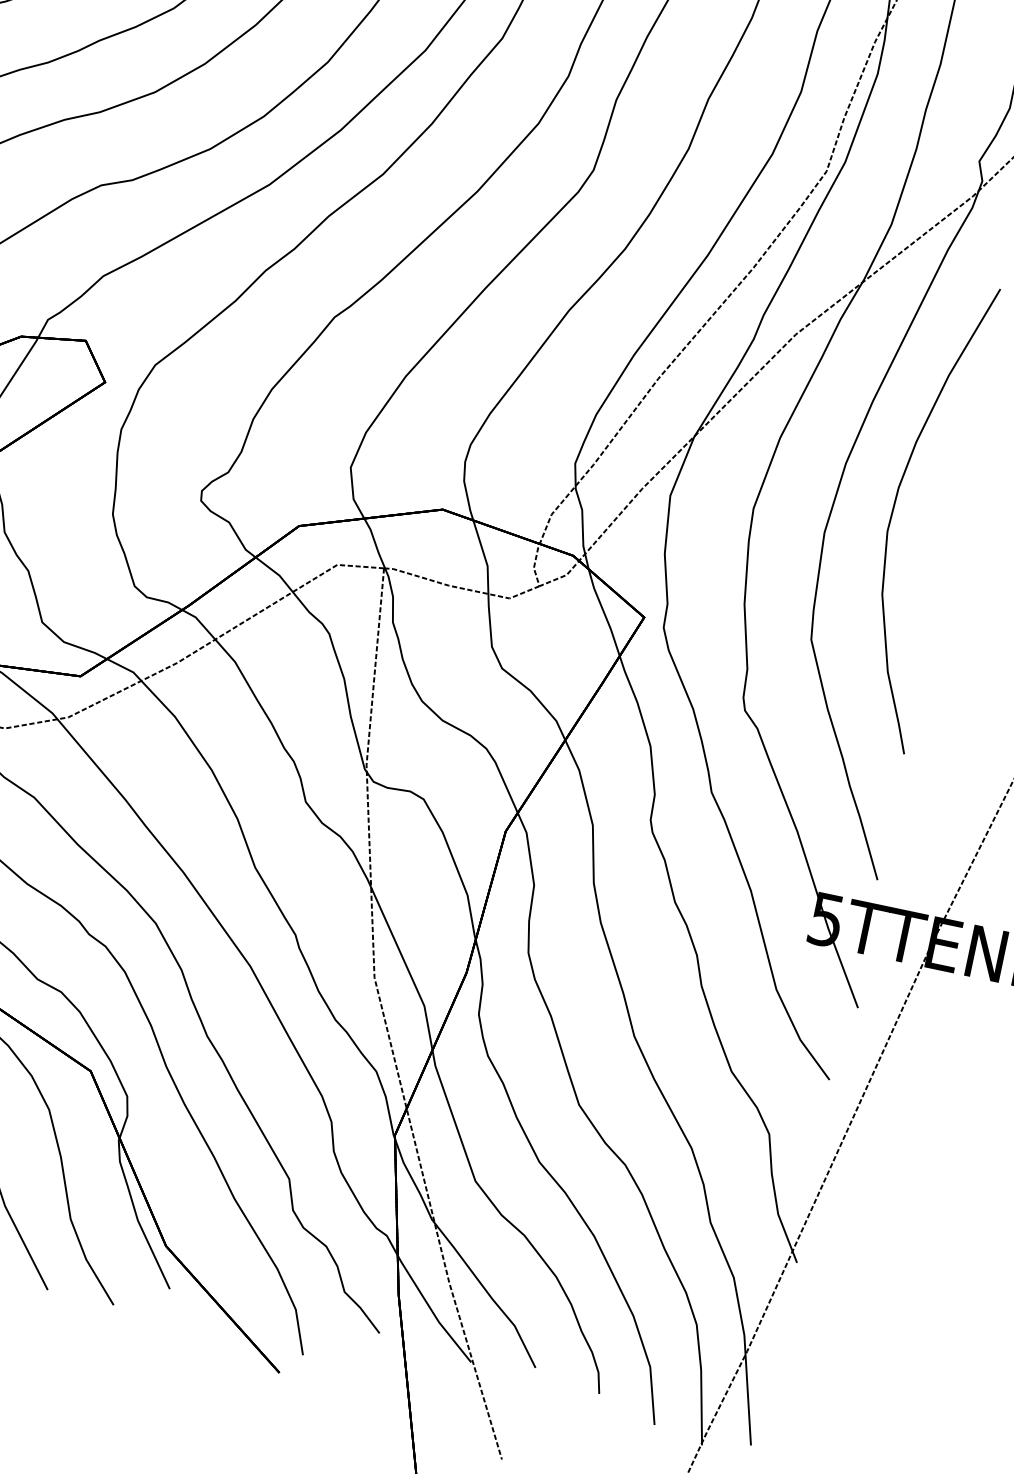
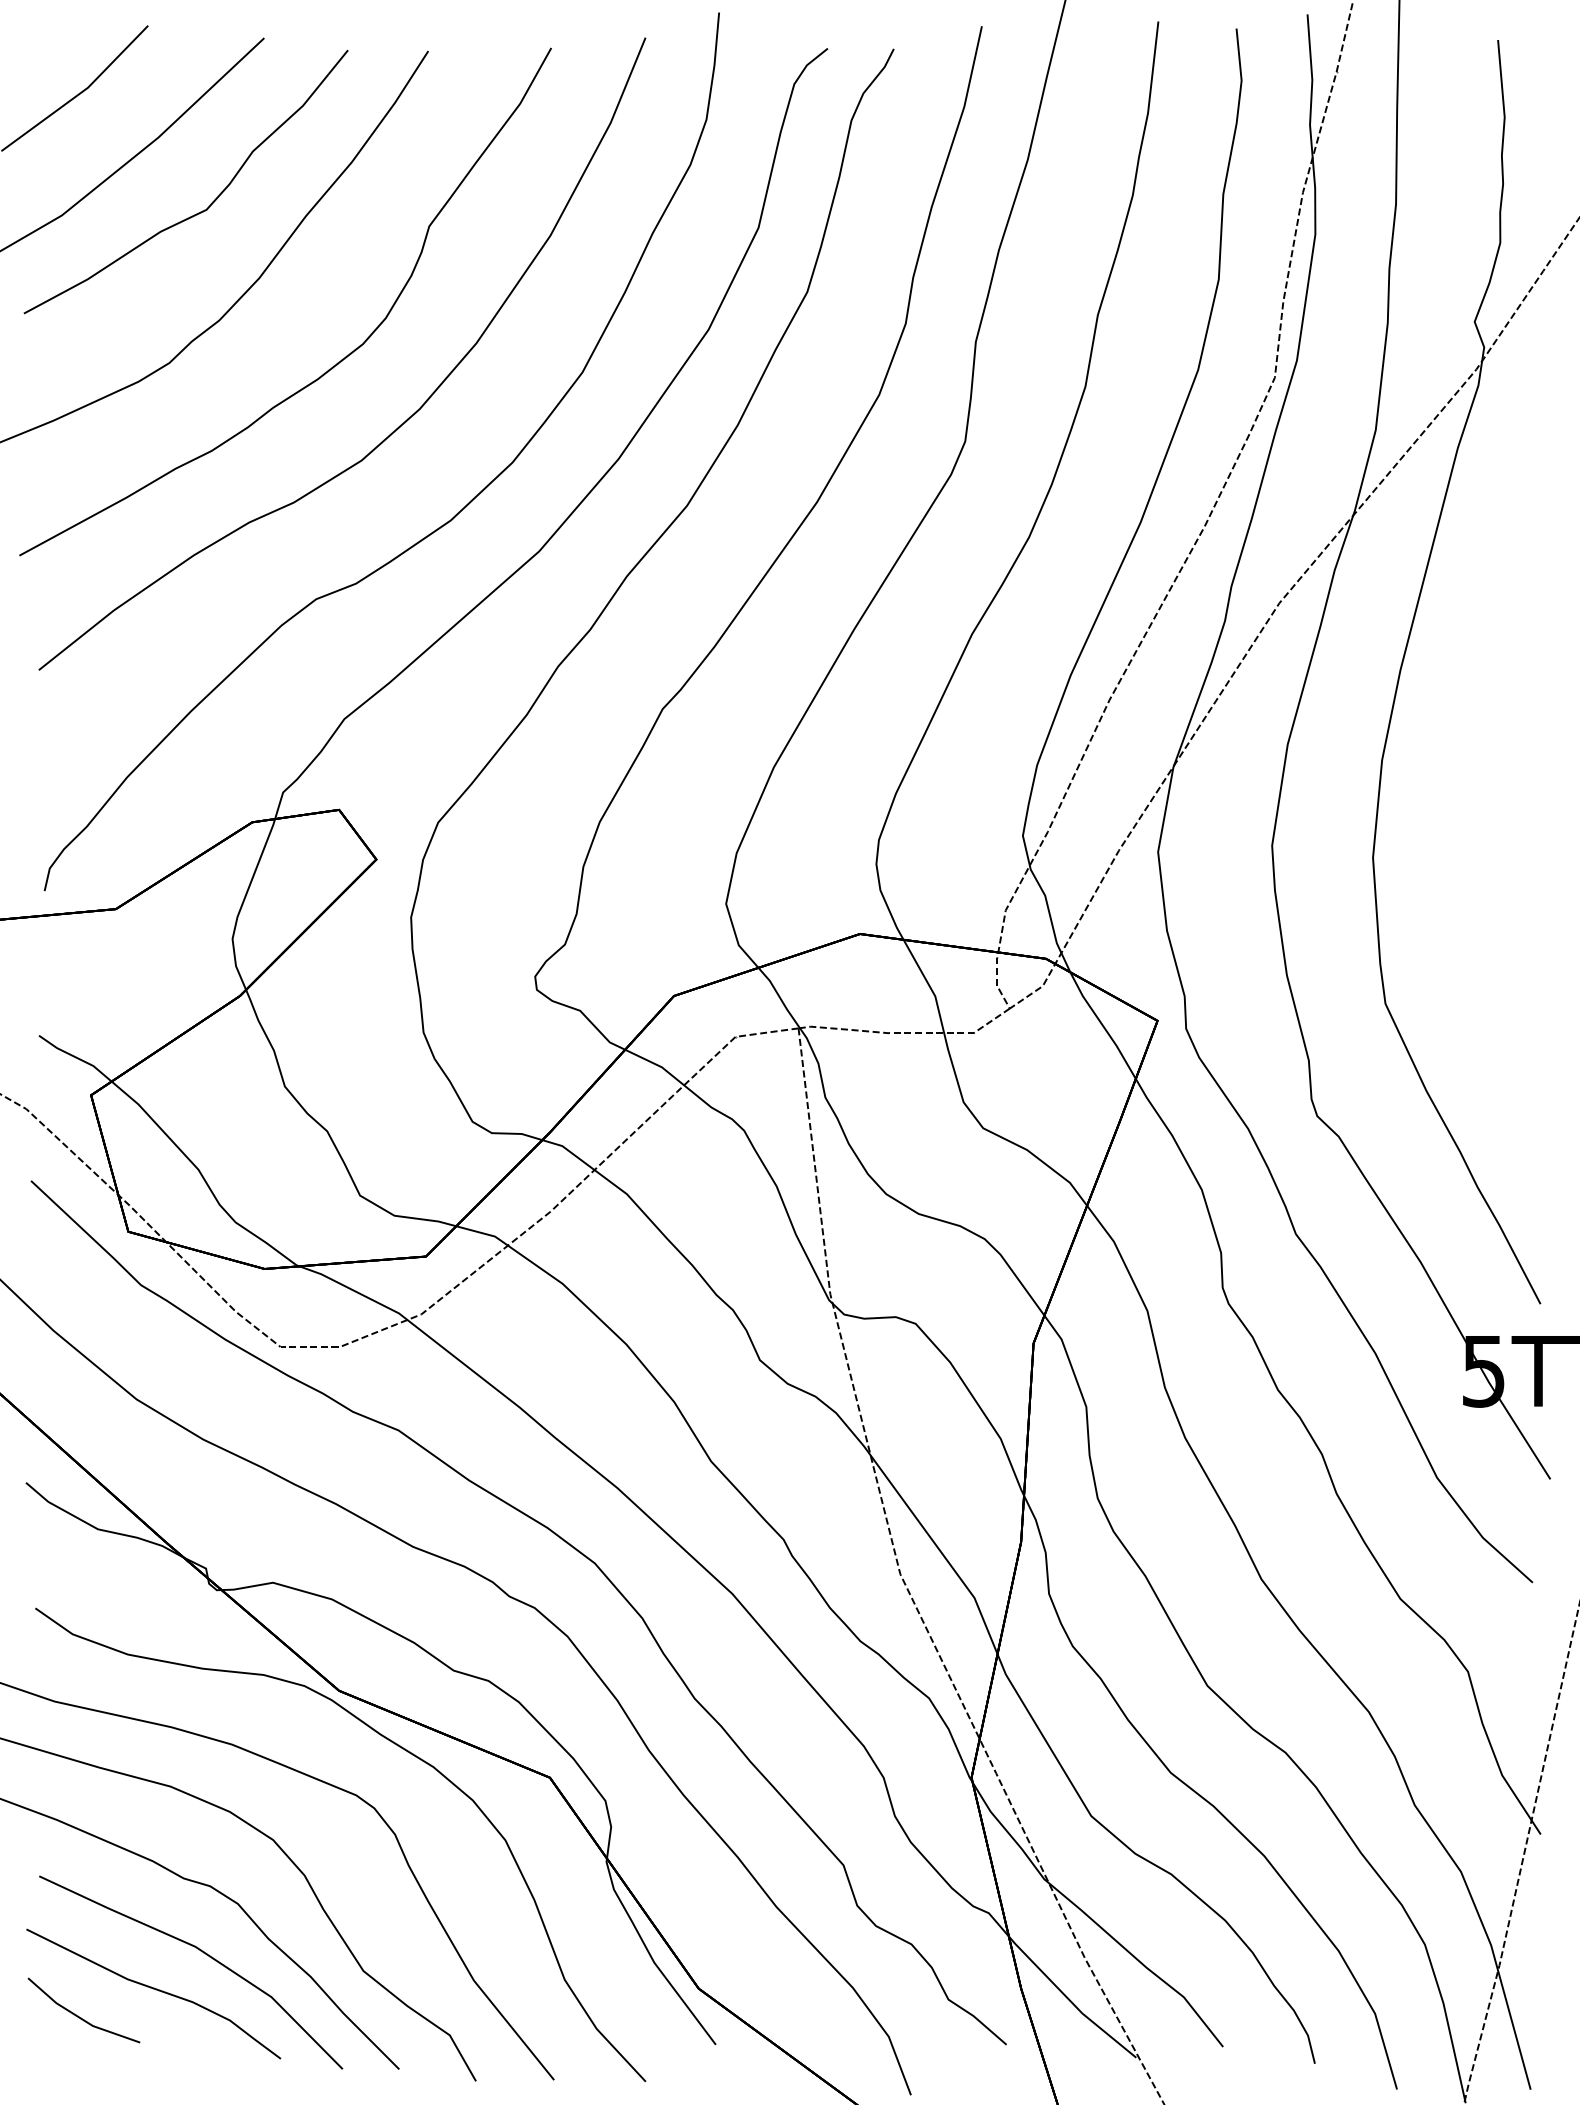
curve: (893, 509) -> (1458, 807), removed

